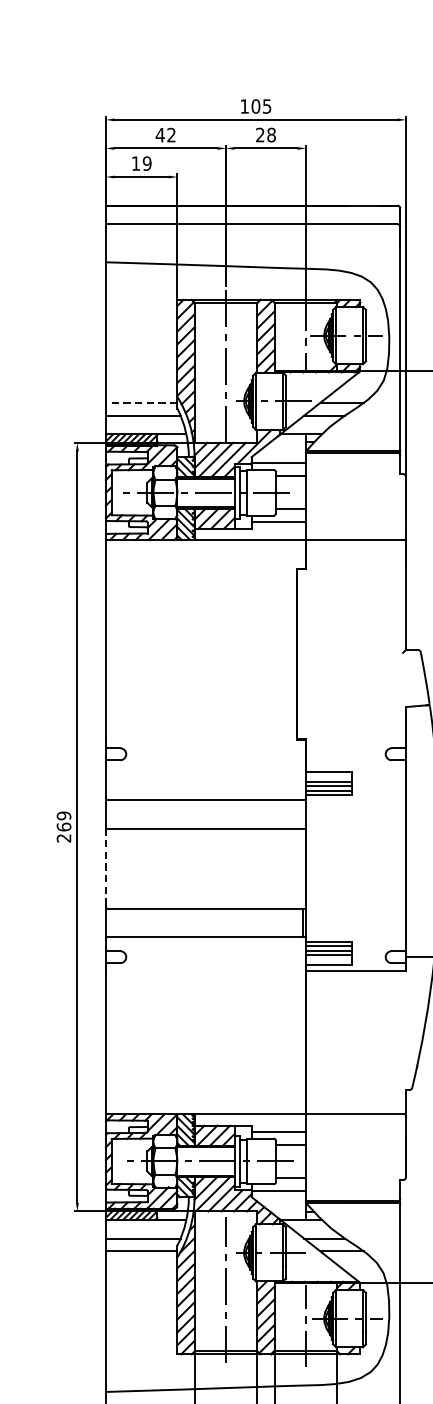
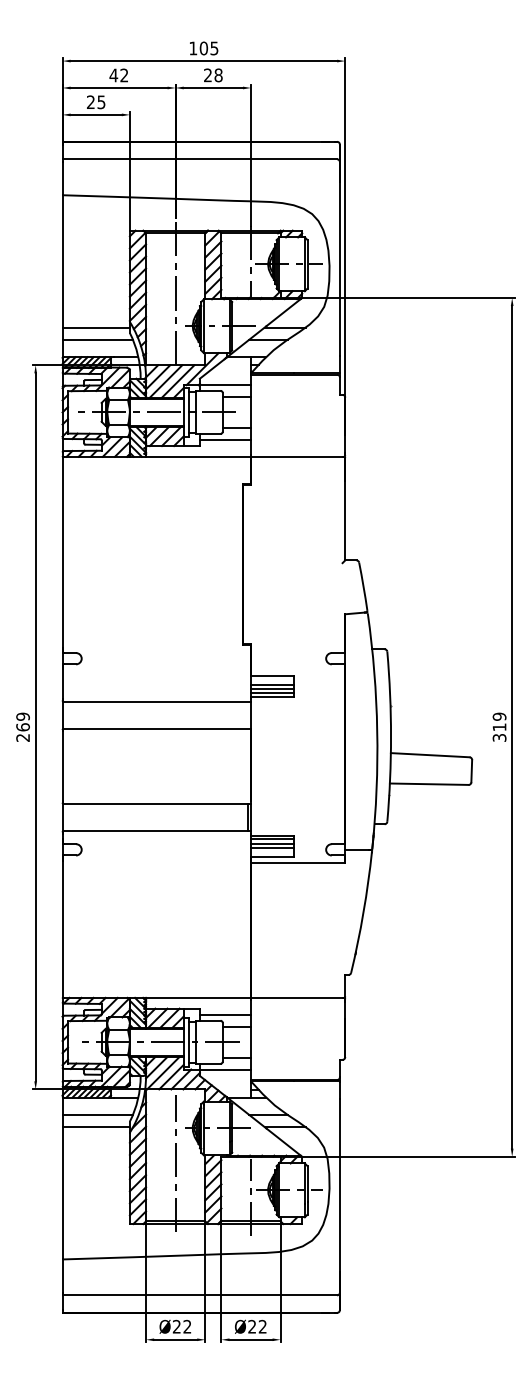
text: (141, 162) -> (96, 101), 19 -> 25
line: (141, 402) -> (96, 327), dashed -> solid
line: (105, 868) -> (62, 766), dashed -> solid

